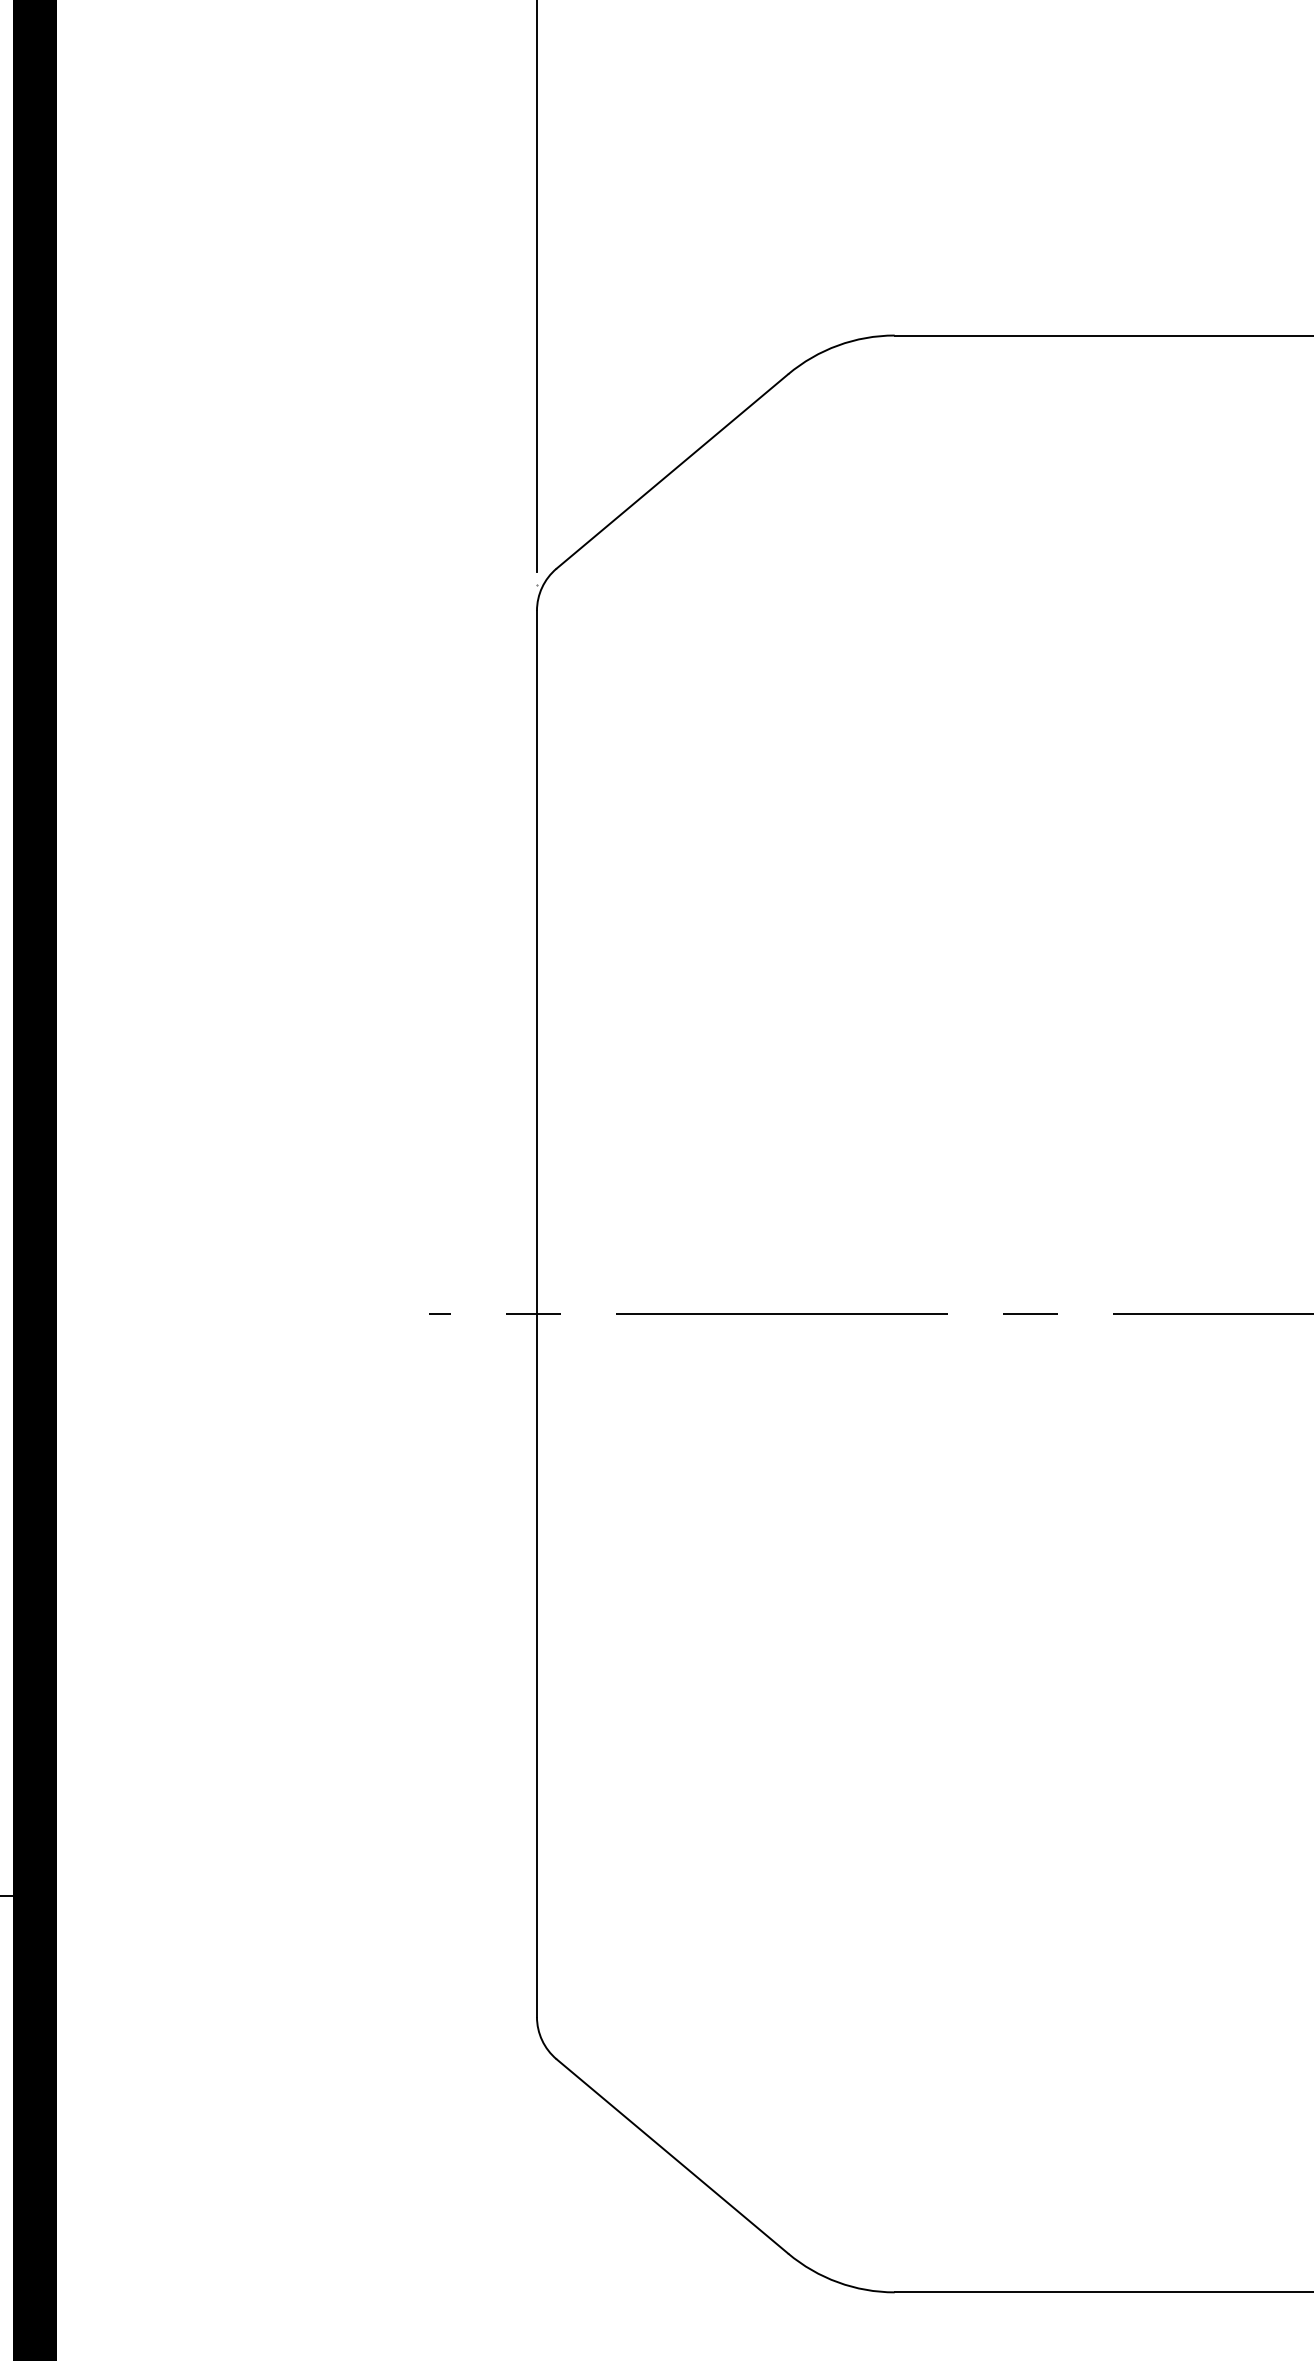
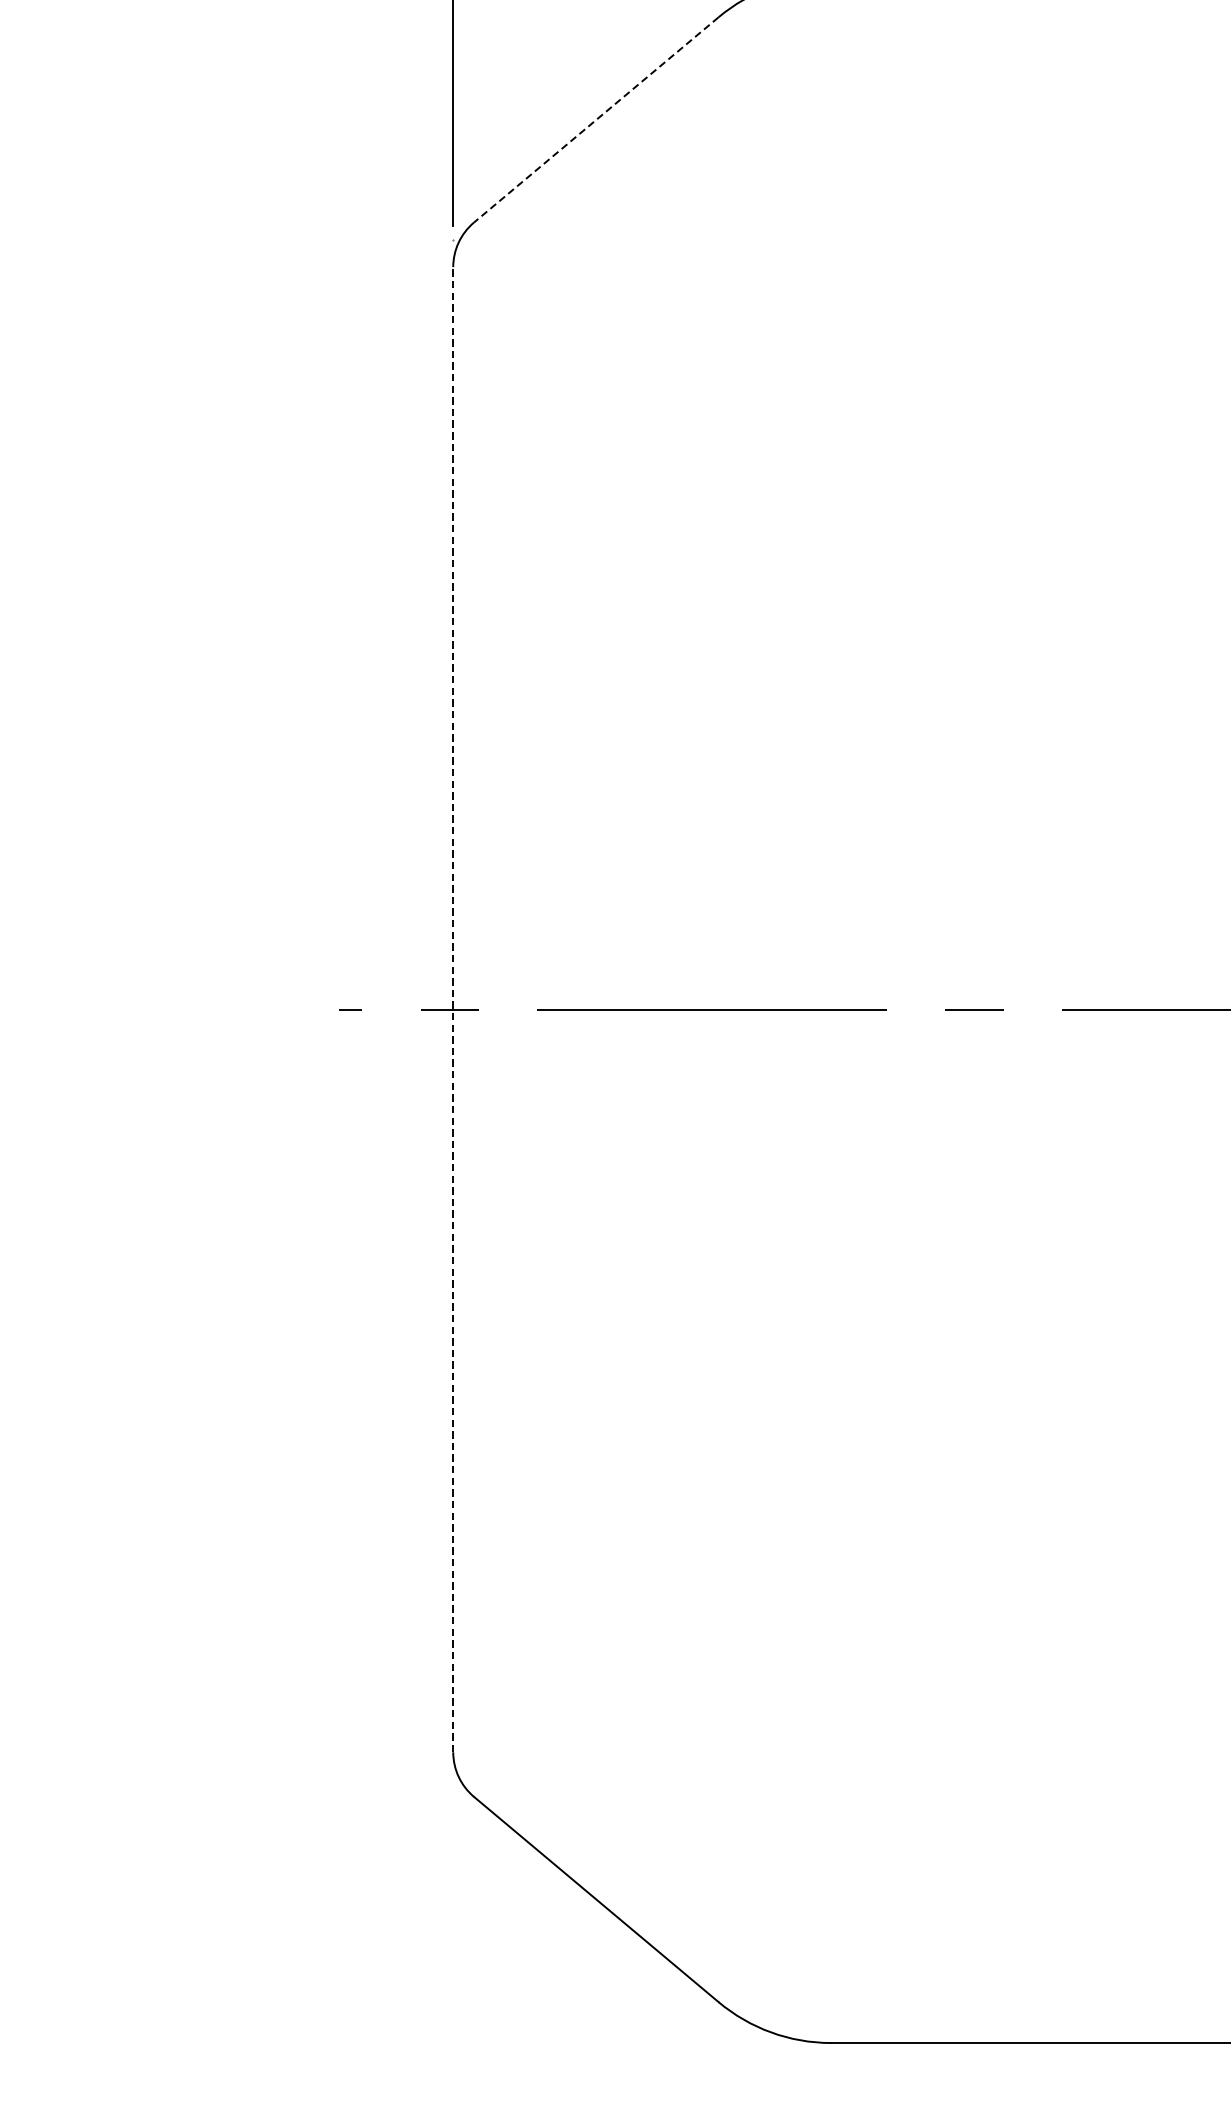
line: (672, 471) -> (596, 119), solid -> dashed
line: (536, 1313) -> (452, 1009), solid -> dashed

